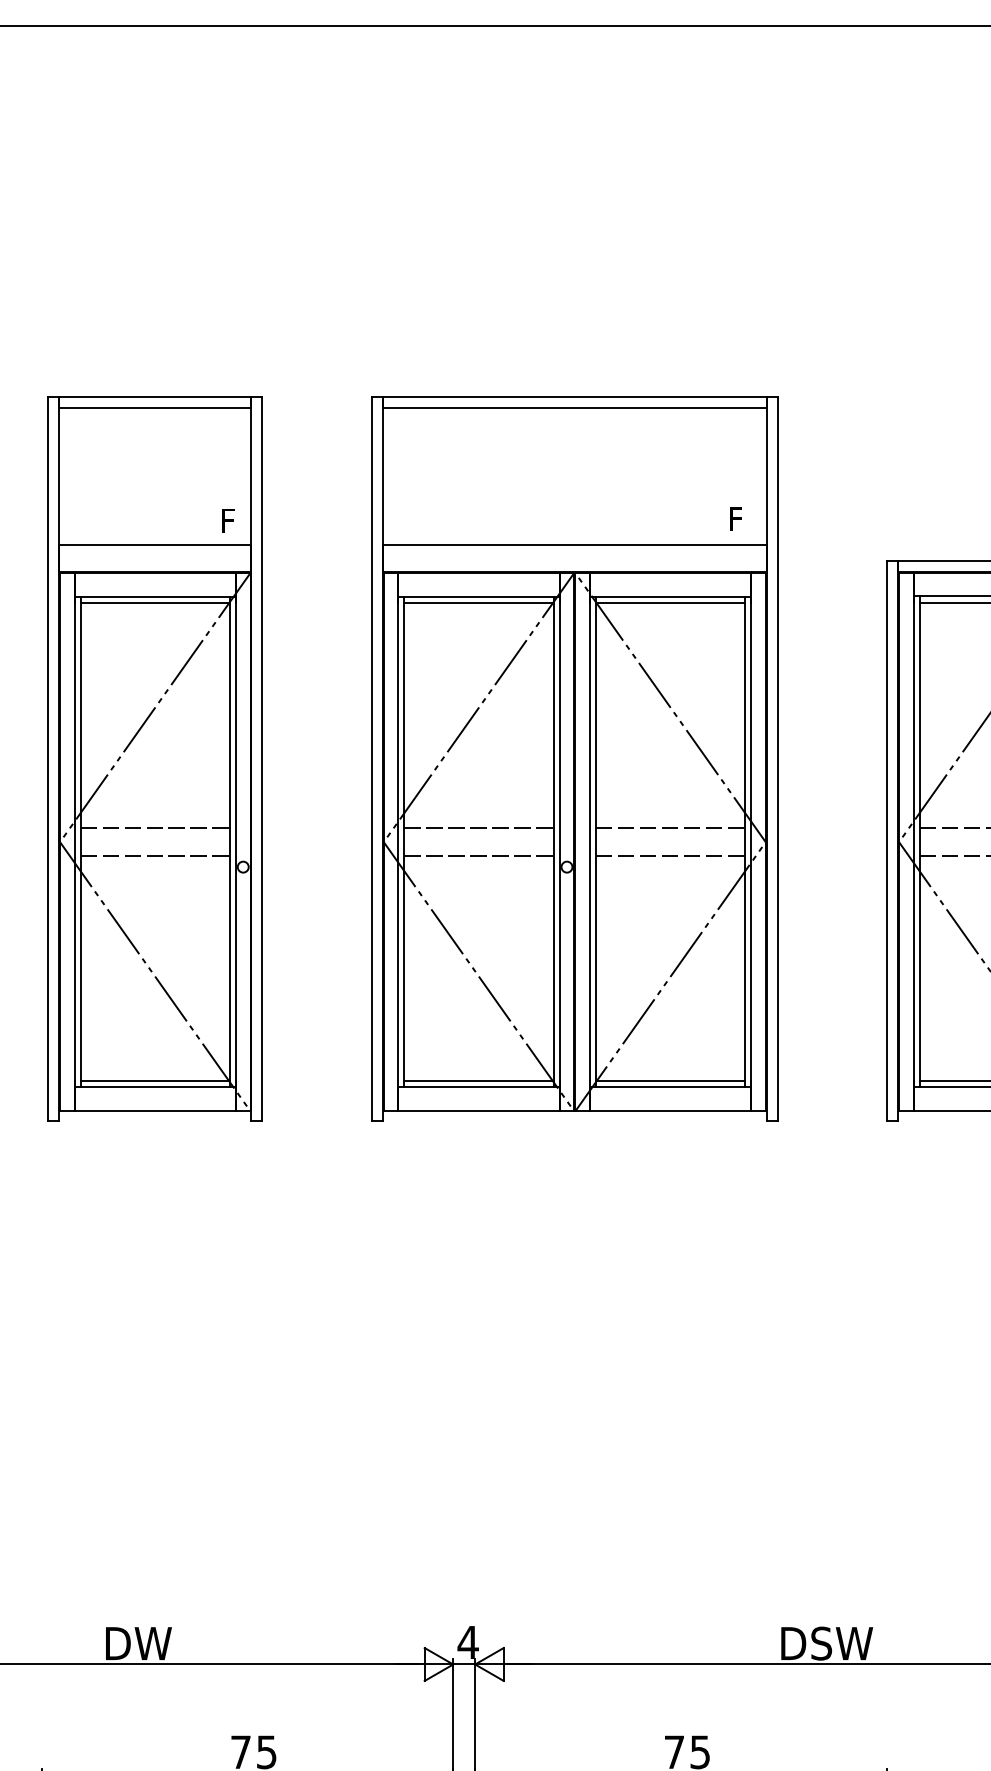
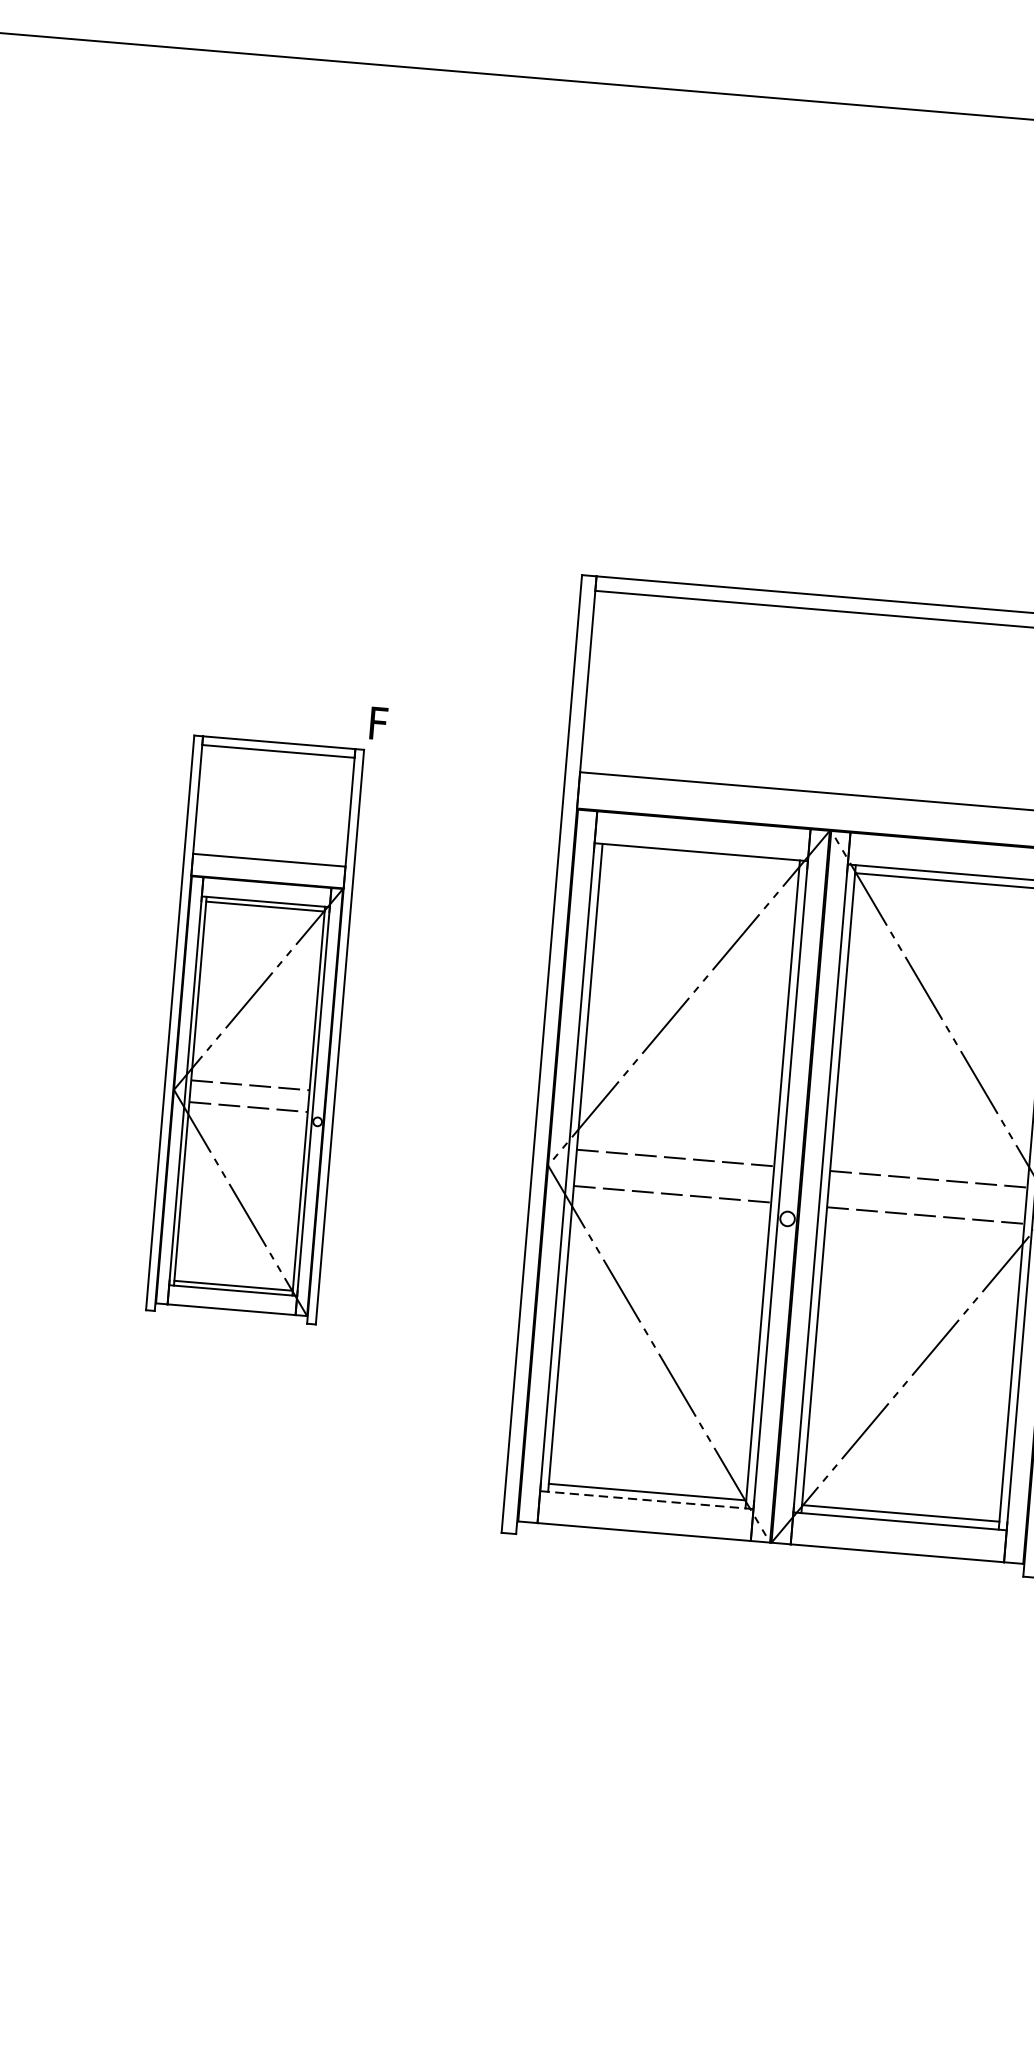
line: (478, 603) -> (699, 860), removed
part: (154, 758) -> (254, 1029), size x0.6
line: (479, 1087) -> (647, 1500), solid -> dashed

